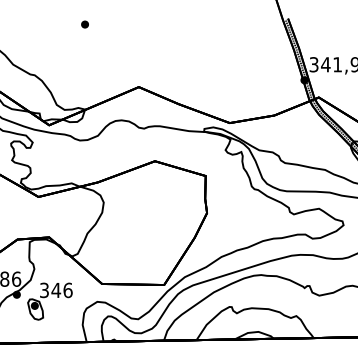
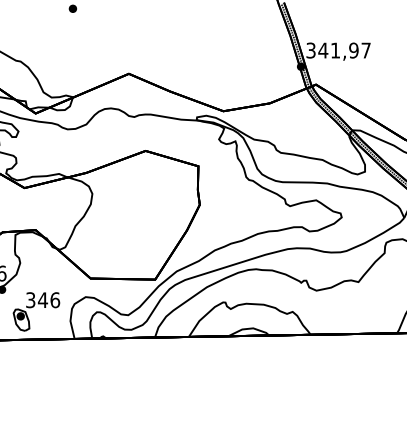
part: (50, 301) -> (36, 311), moved

